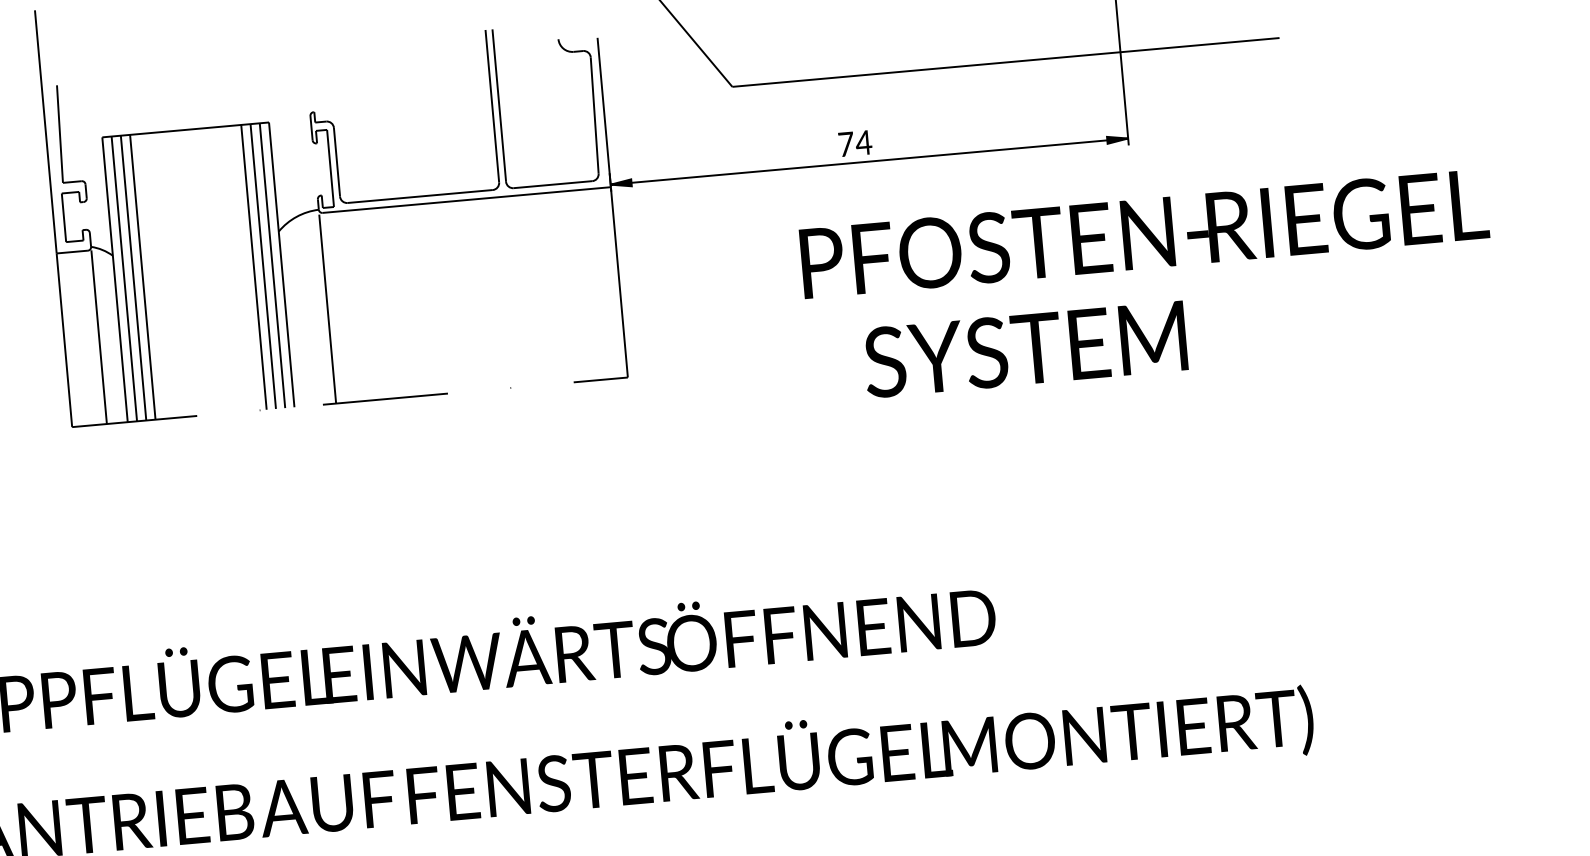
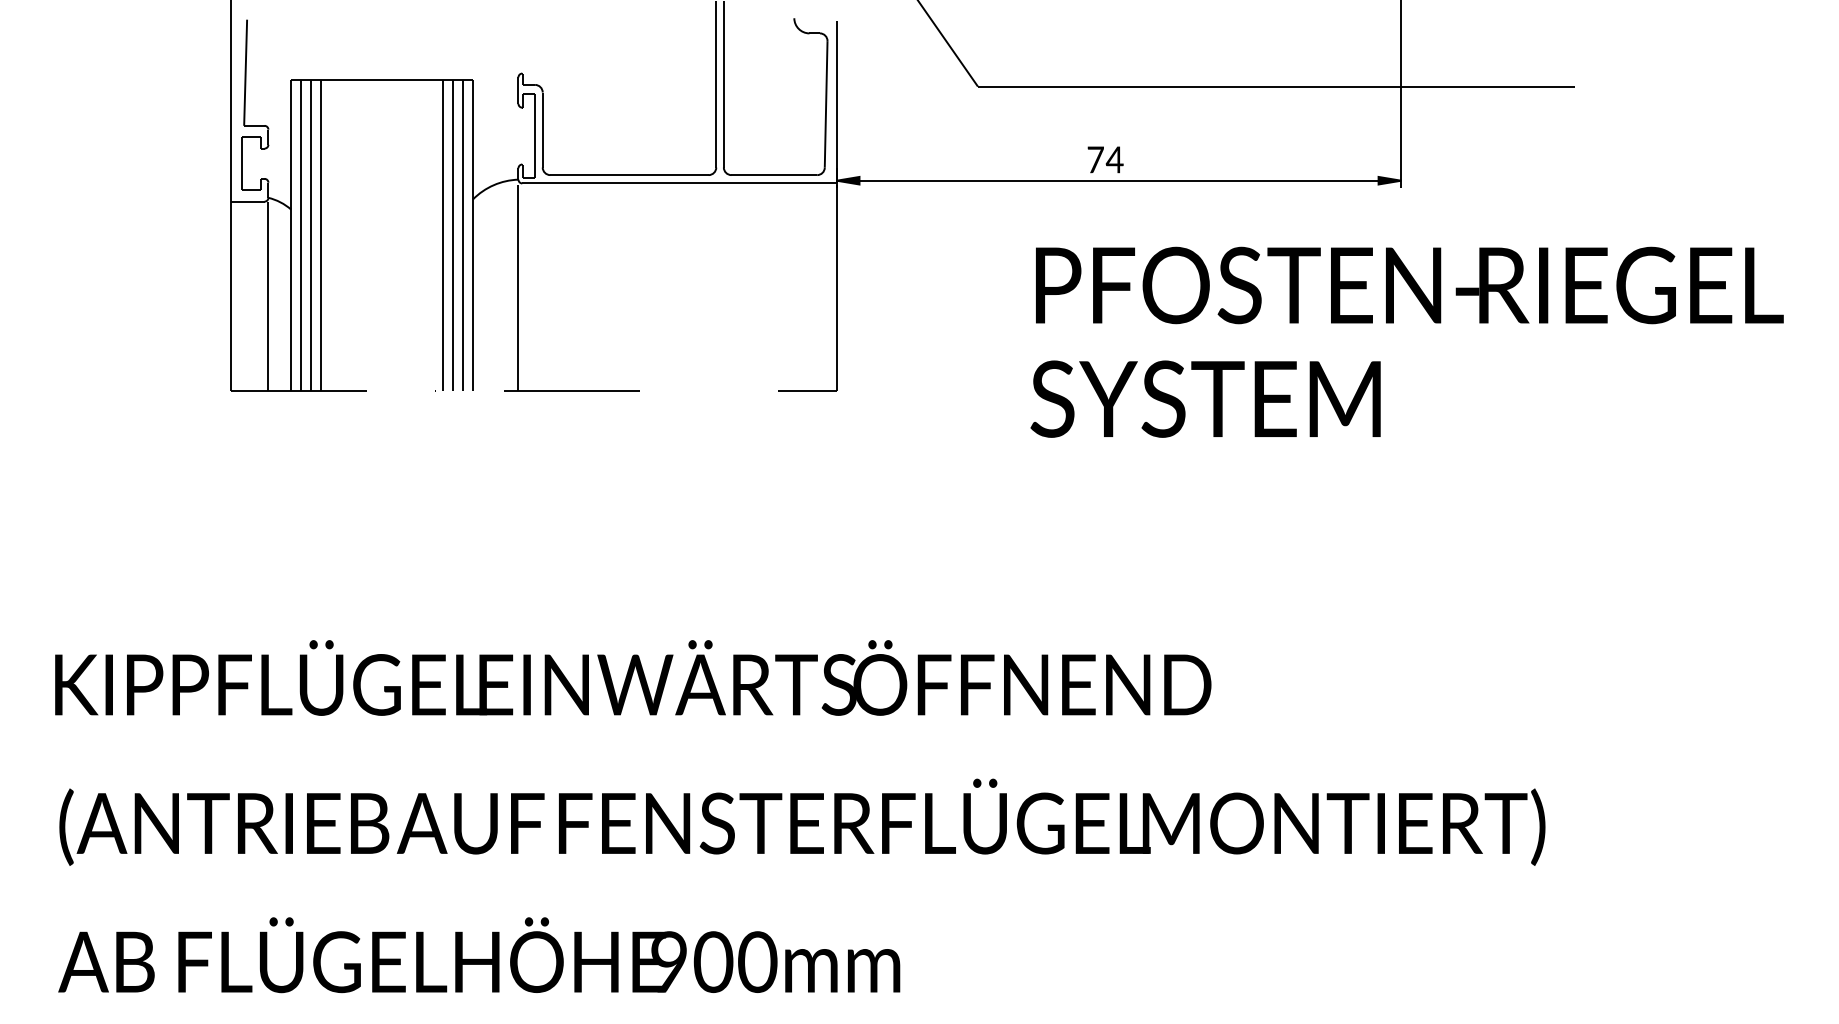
text: (1025, 348) -> (1205, 398), moved

